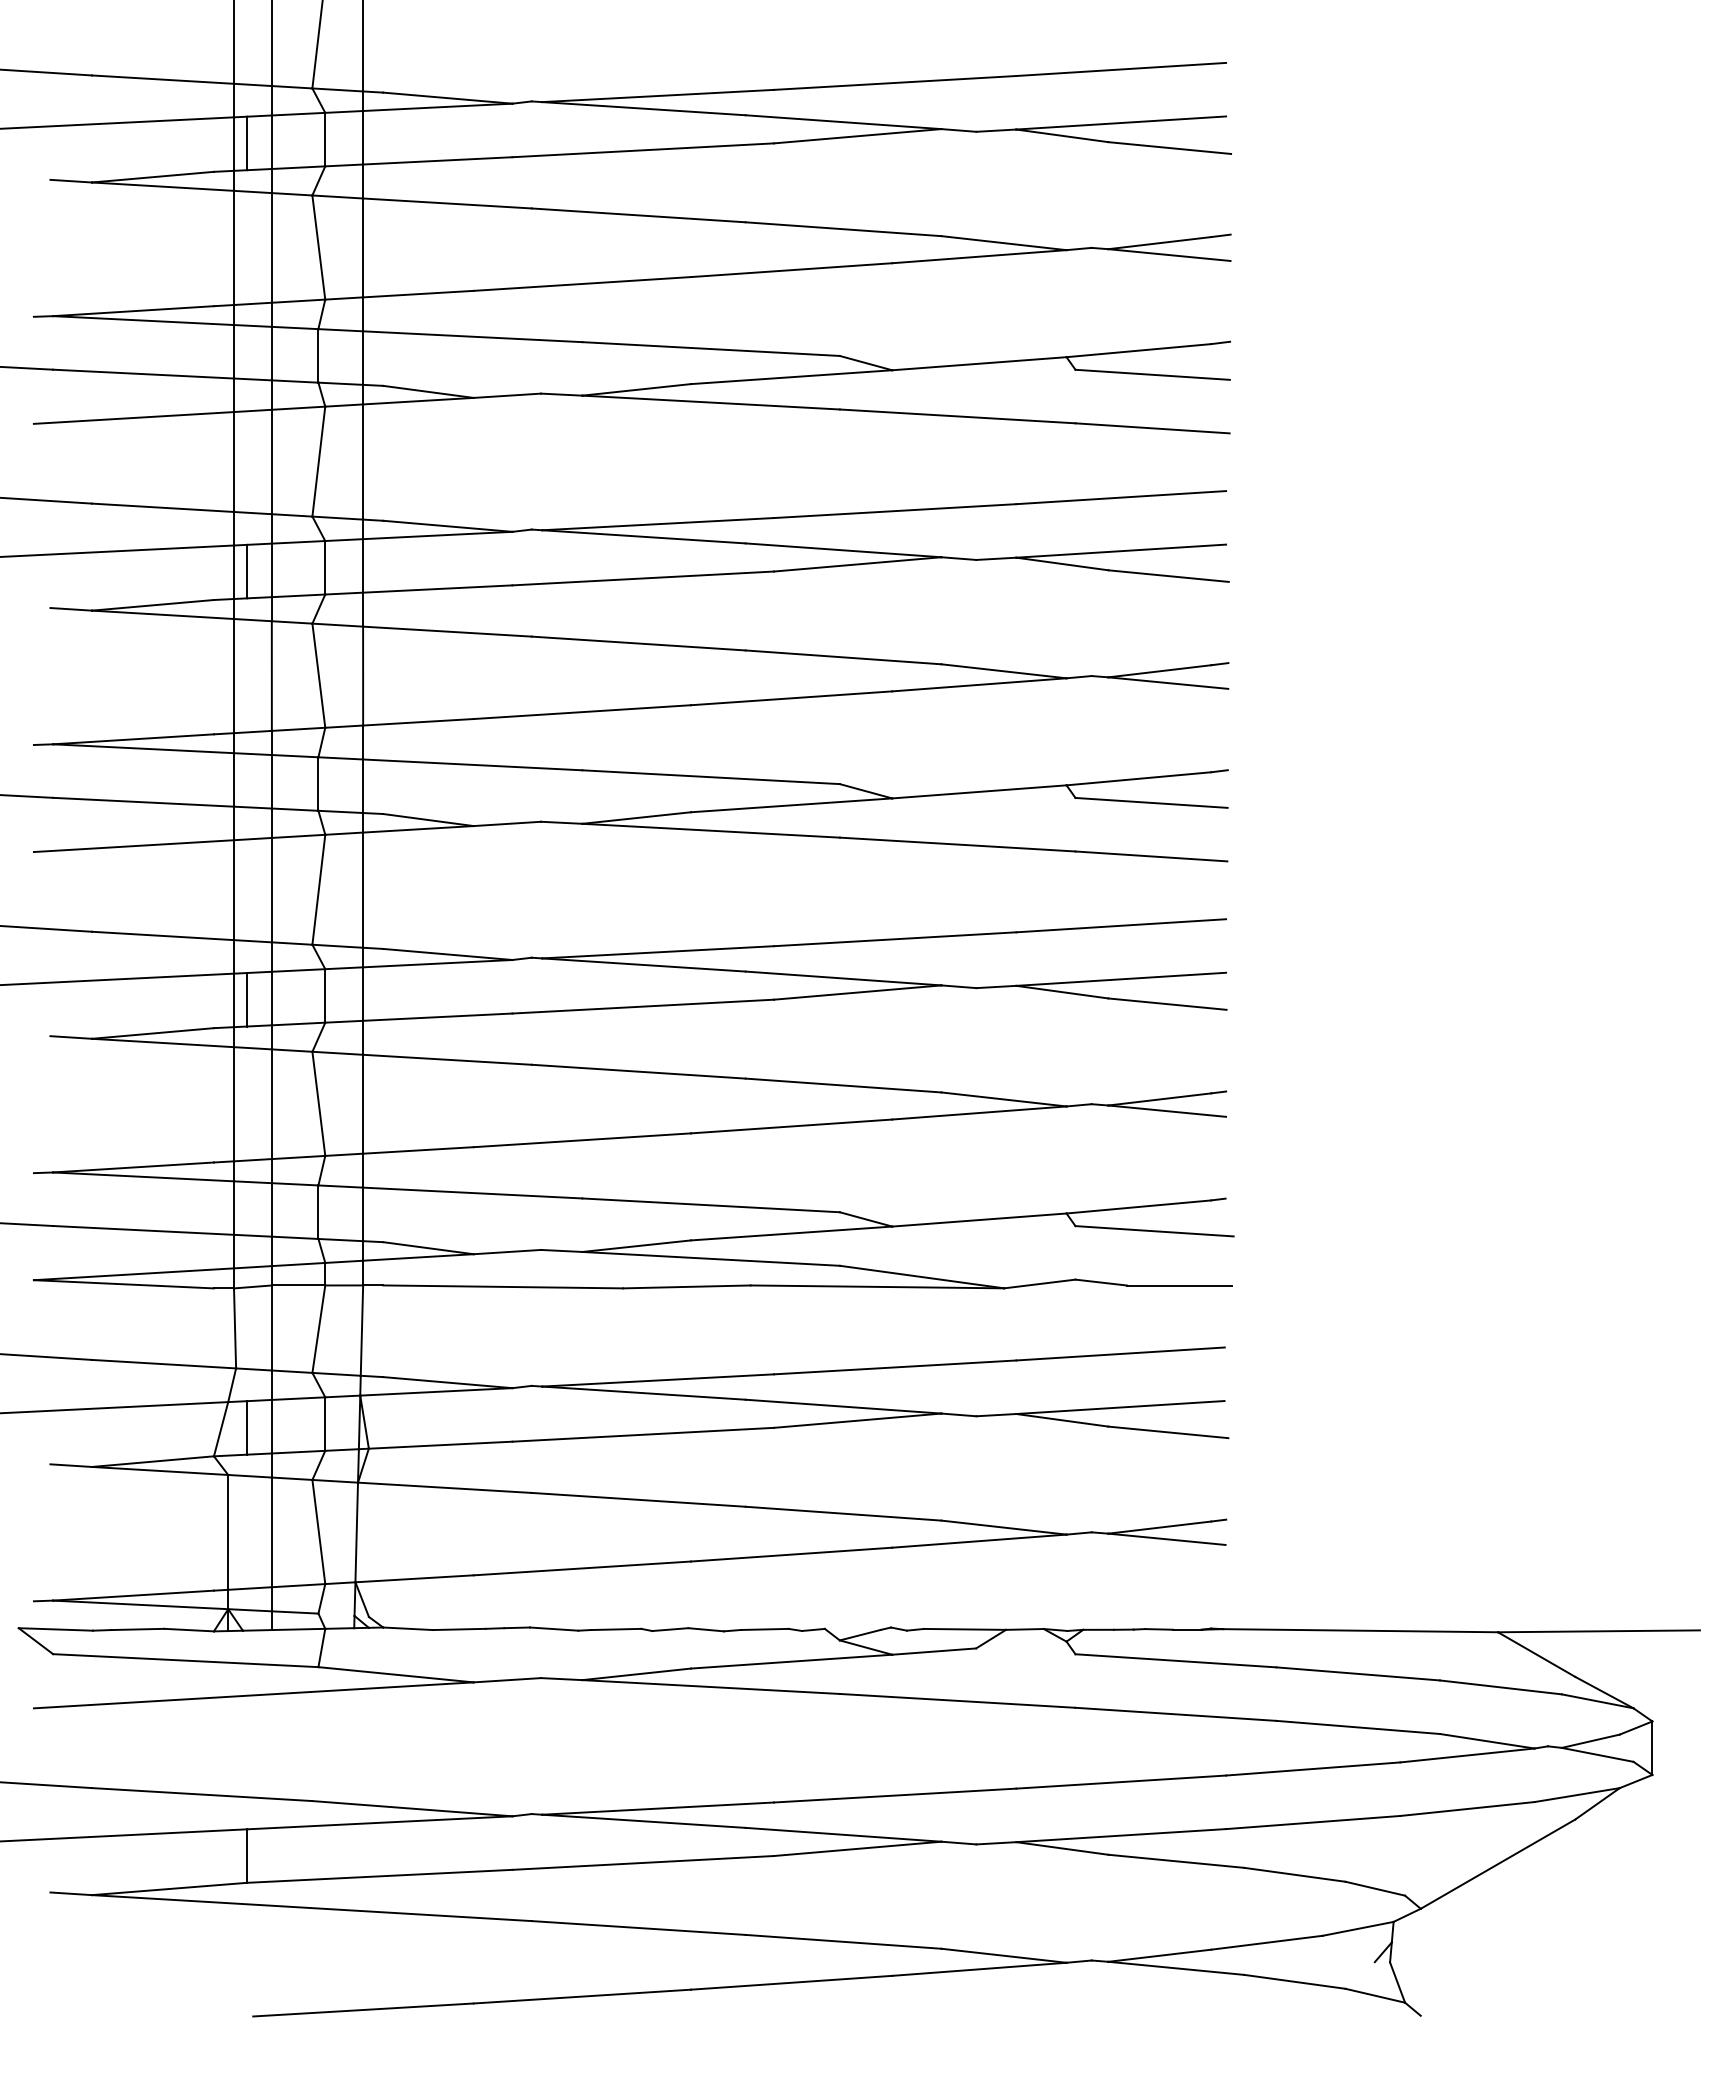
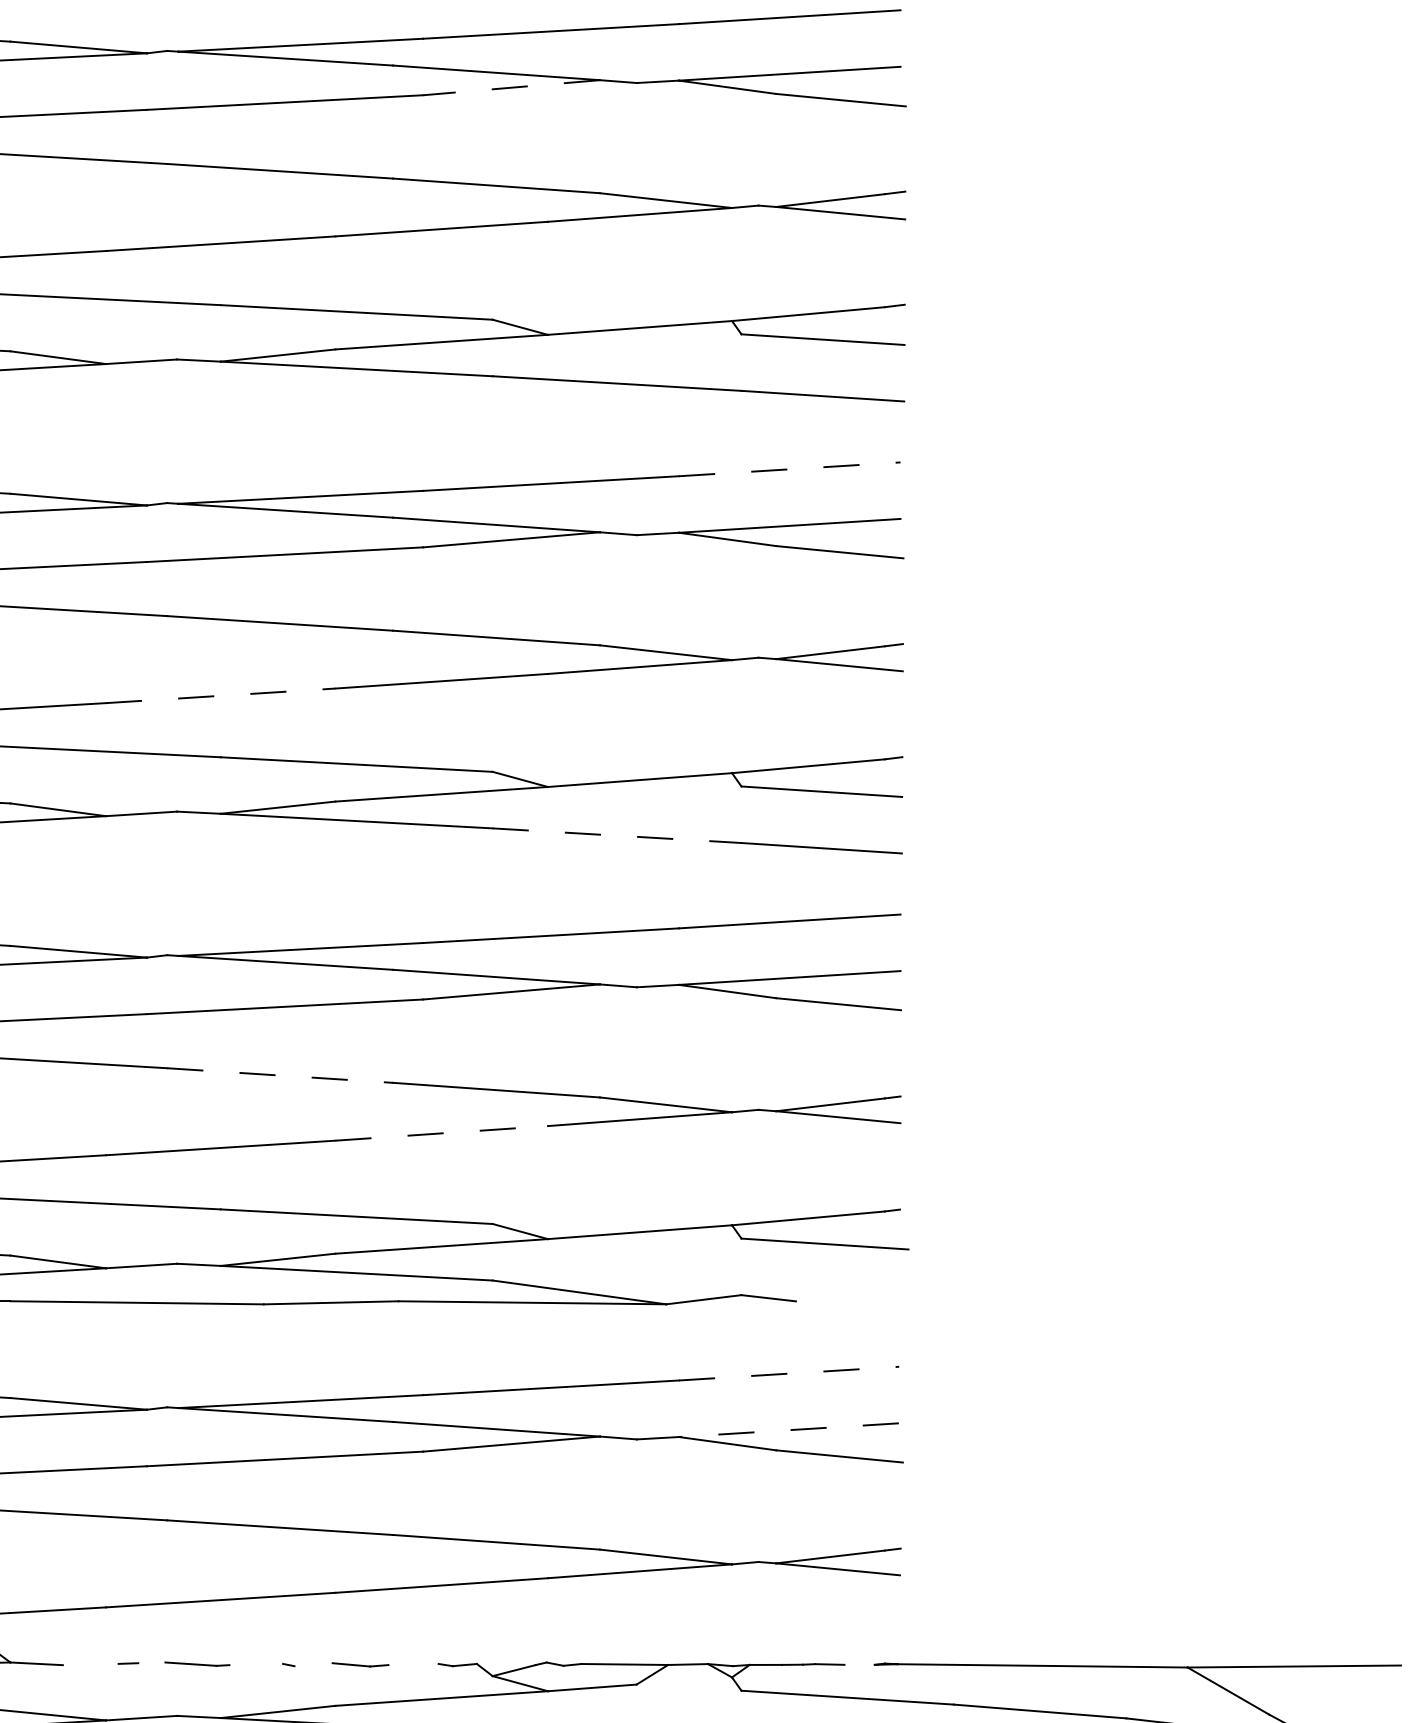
line: (857, 136) -> (511, 87), solid -> dashed
line: (1121, 497) -> (790, 469), solid -> dashed
line: (582, 712) -> (220, 696), solid -> dashed
line: (958, 844) -> (617, 835), solid -> dashed
line: (639, 1071) -> (281, 1075), solid -> dashed
line: (791, 1126) -> (441, 1133), solid -> dashed
line: (1179, 1285) -> (851, 1301), removed
line: (1121, 1353) -> (790, 1373), solid -> dashed
line: (1119, 1407) -> (787, 1430), solid -> dashed
line: (516, 1627) -> (151, 1662), removed
line: (764, 1628) -> (413, 1663), removed
line: (458, 1629) -> (89, 1664), removed
line: (615, 1629) -> (255, 1664), removed
line: (670, 1629) -> (313, 1664), removed
line: (1187, 1629) -> (859, 1664), removed

